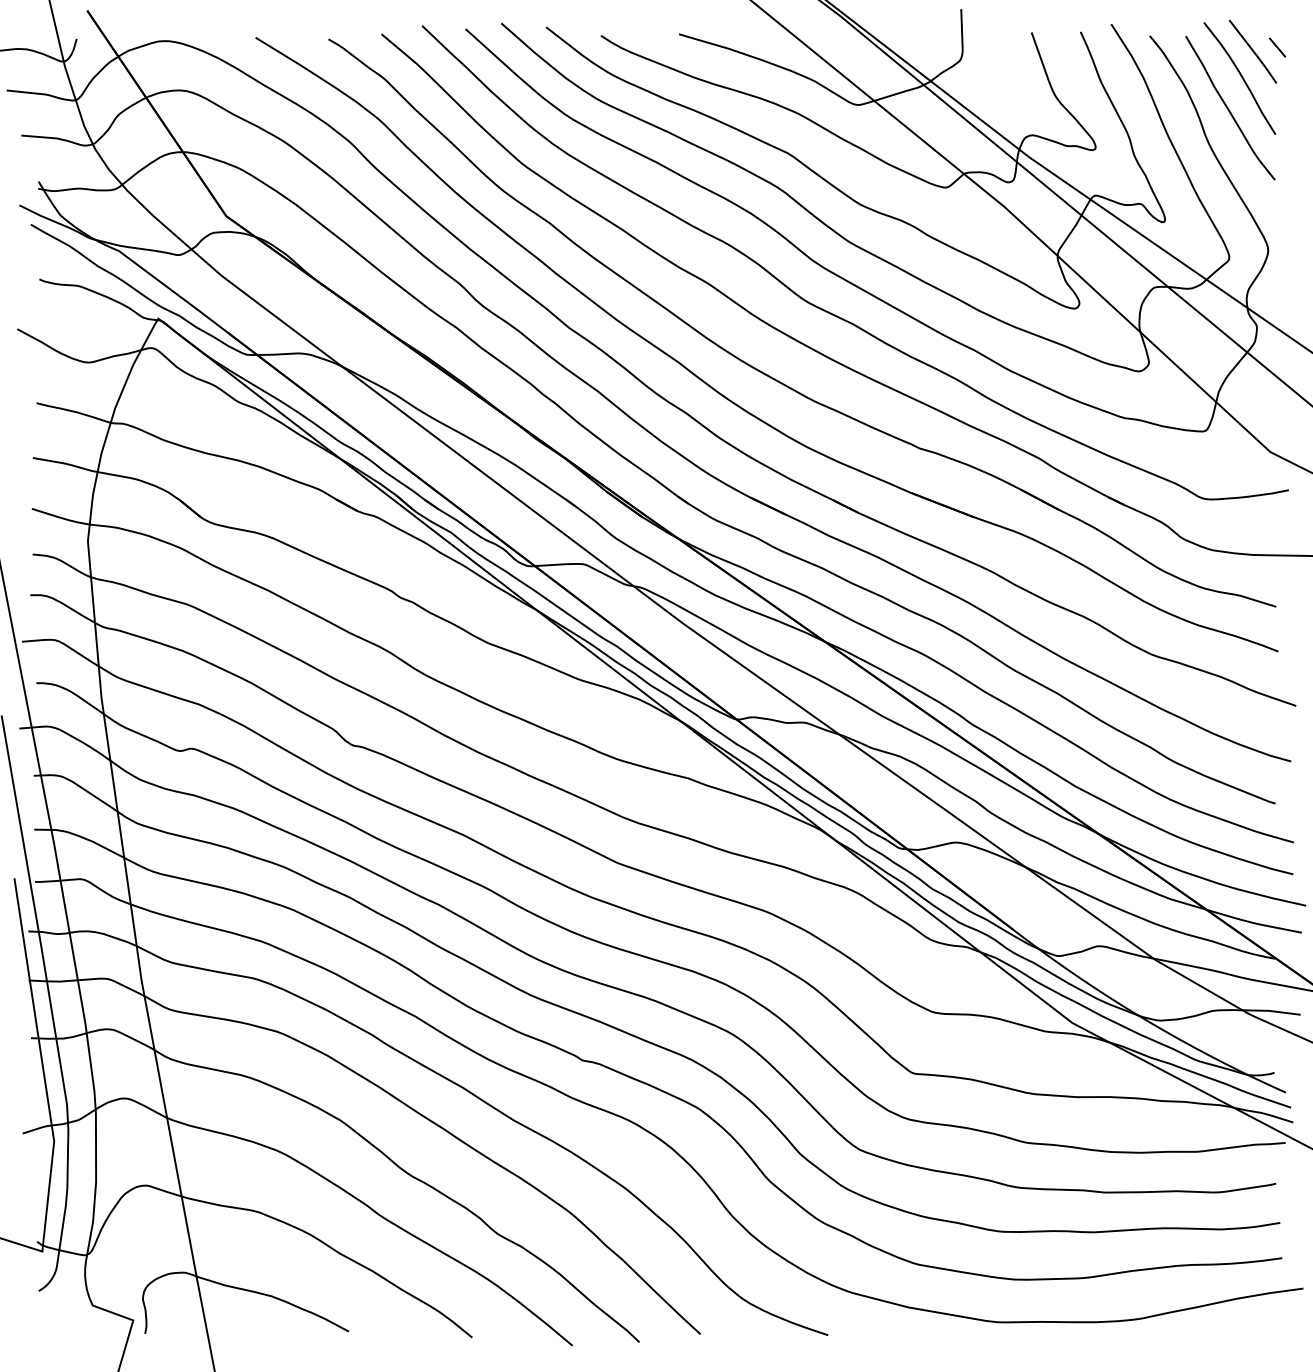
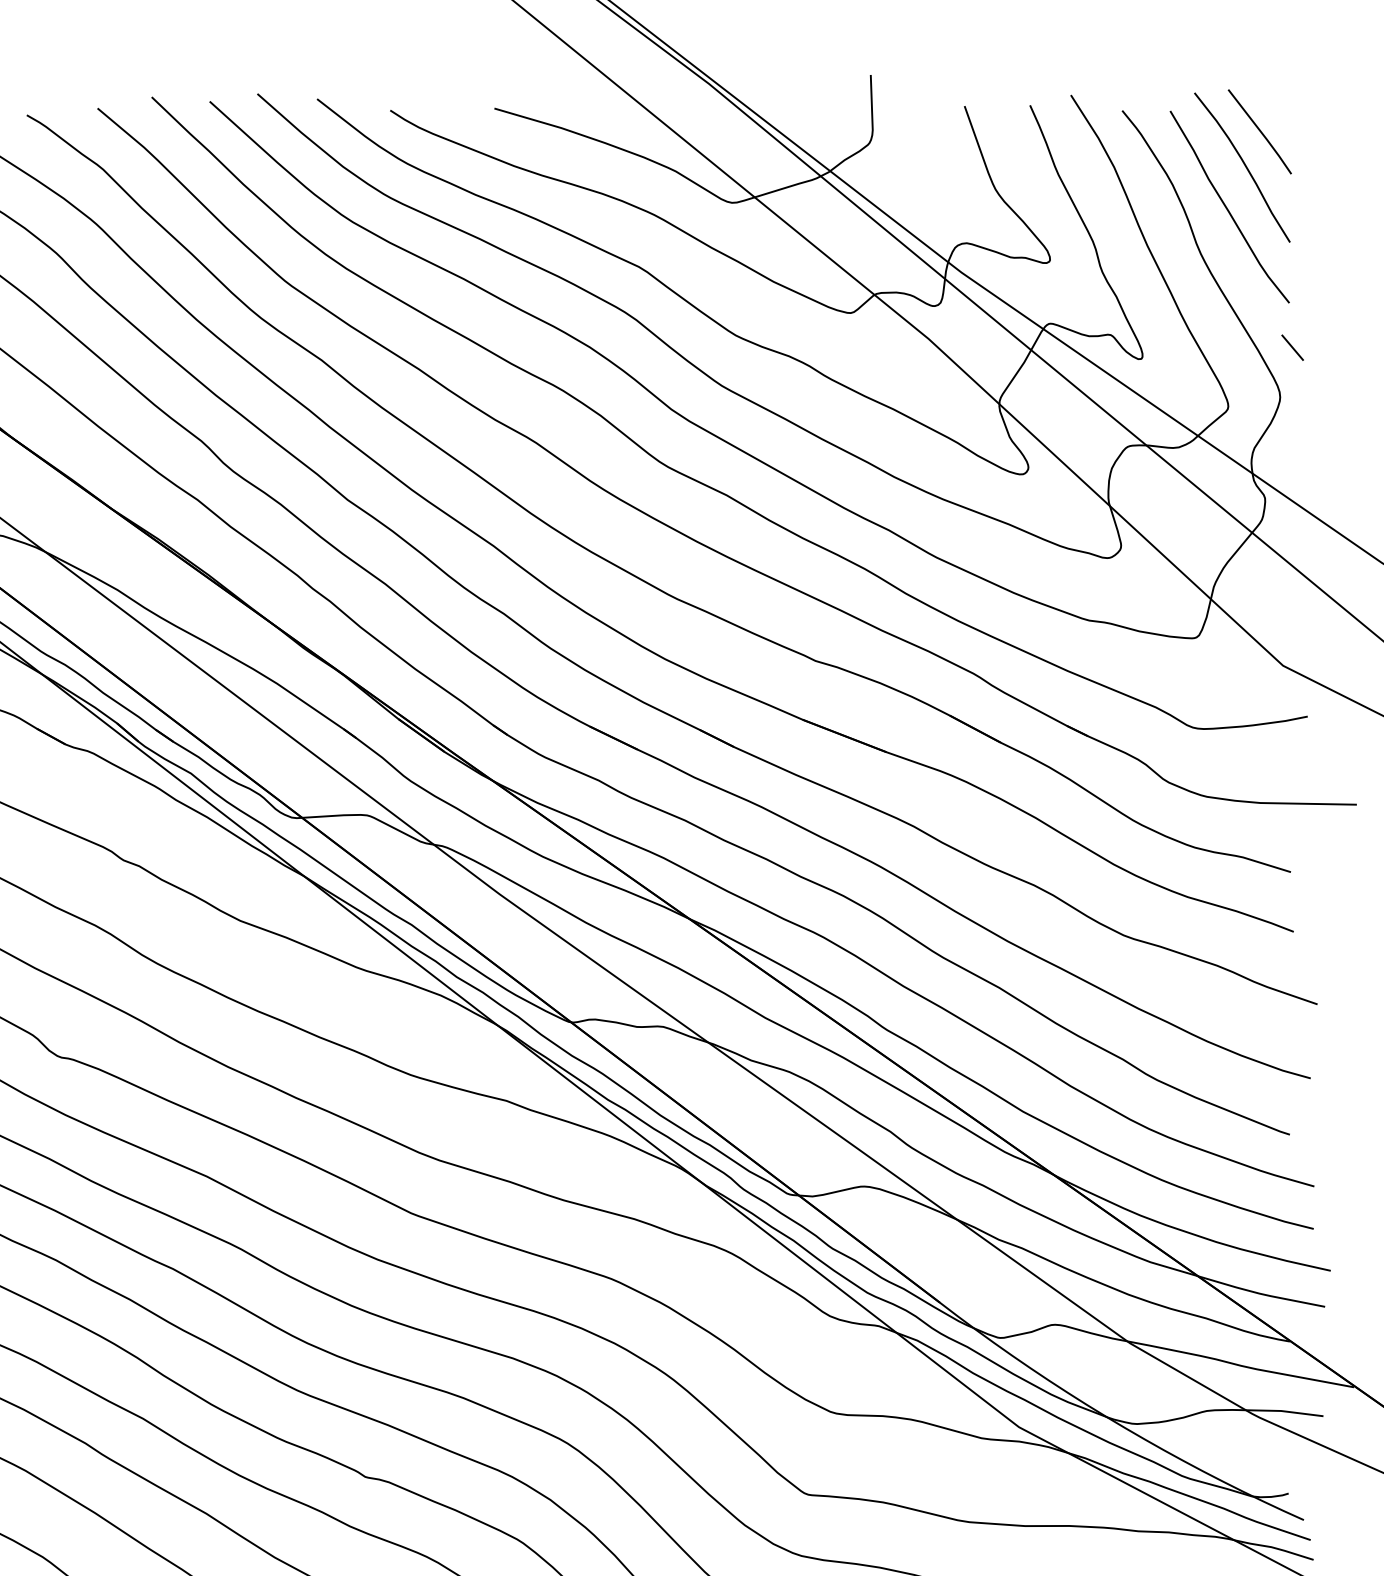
line: (1277, 47) -> (1292, 347), moved

